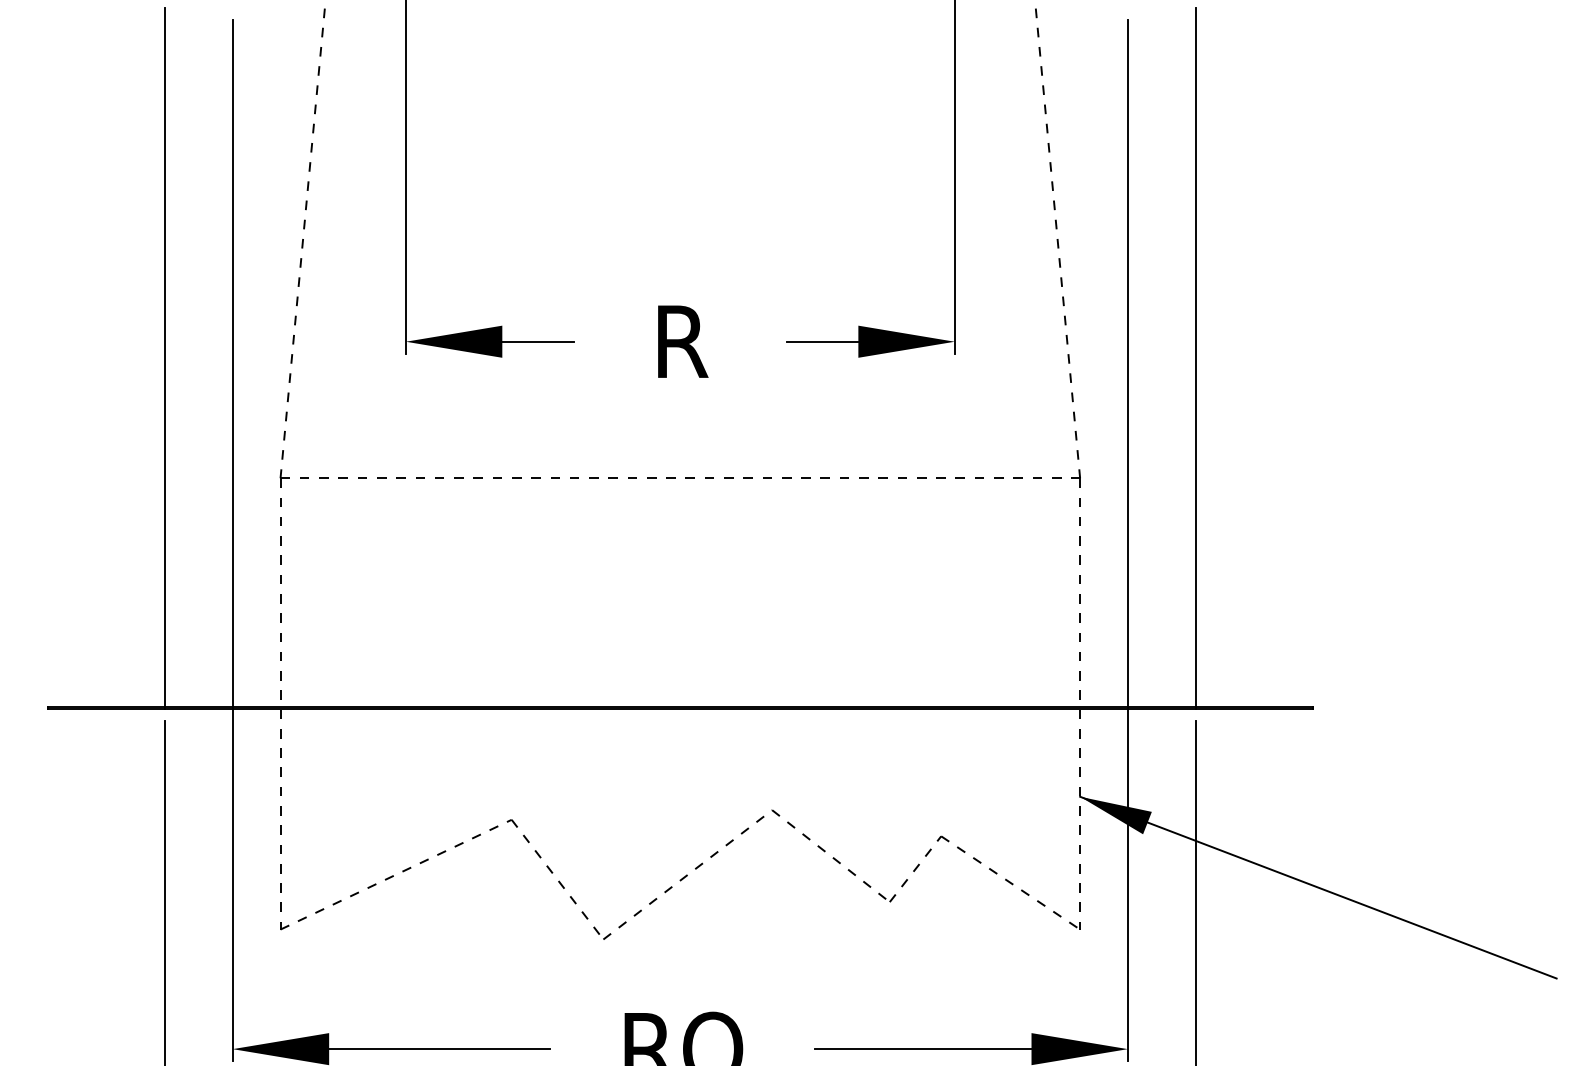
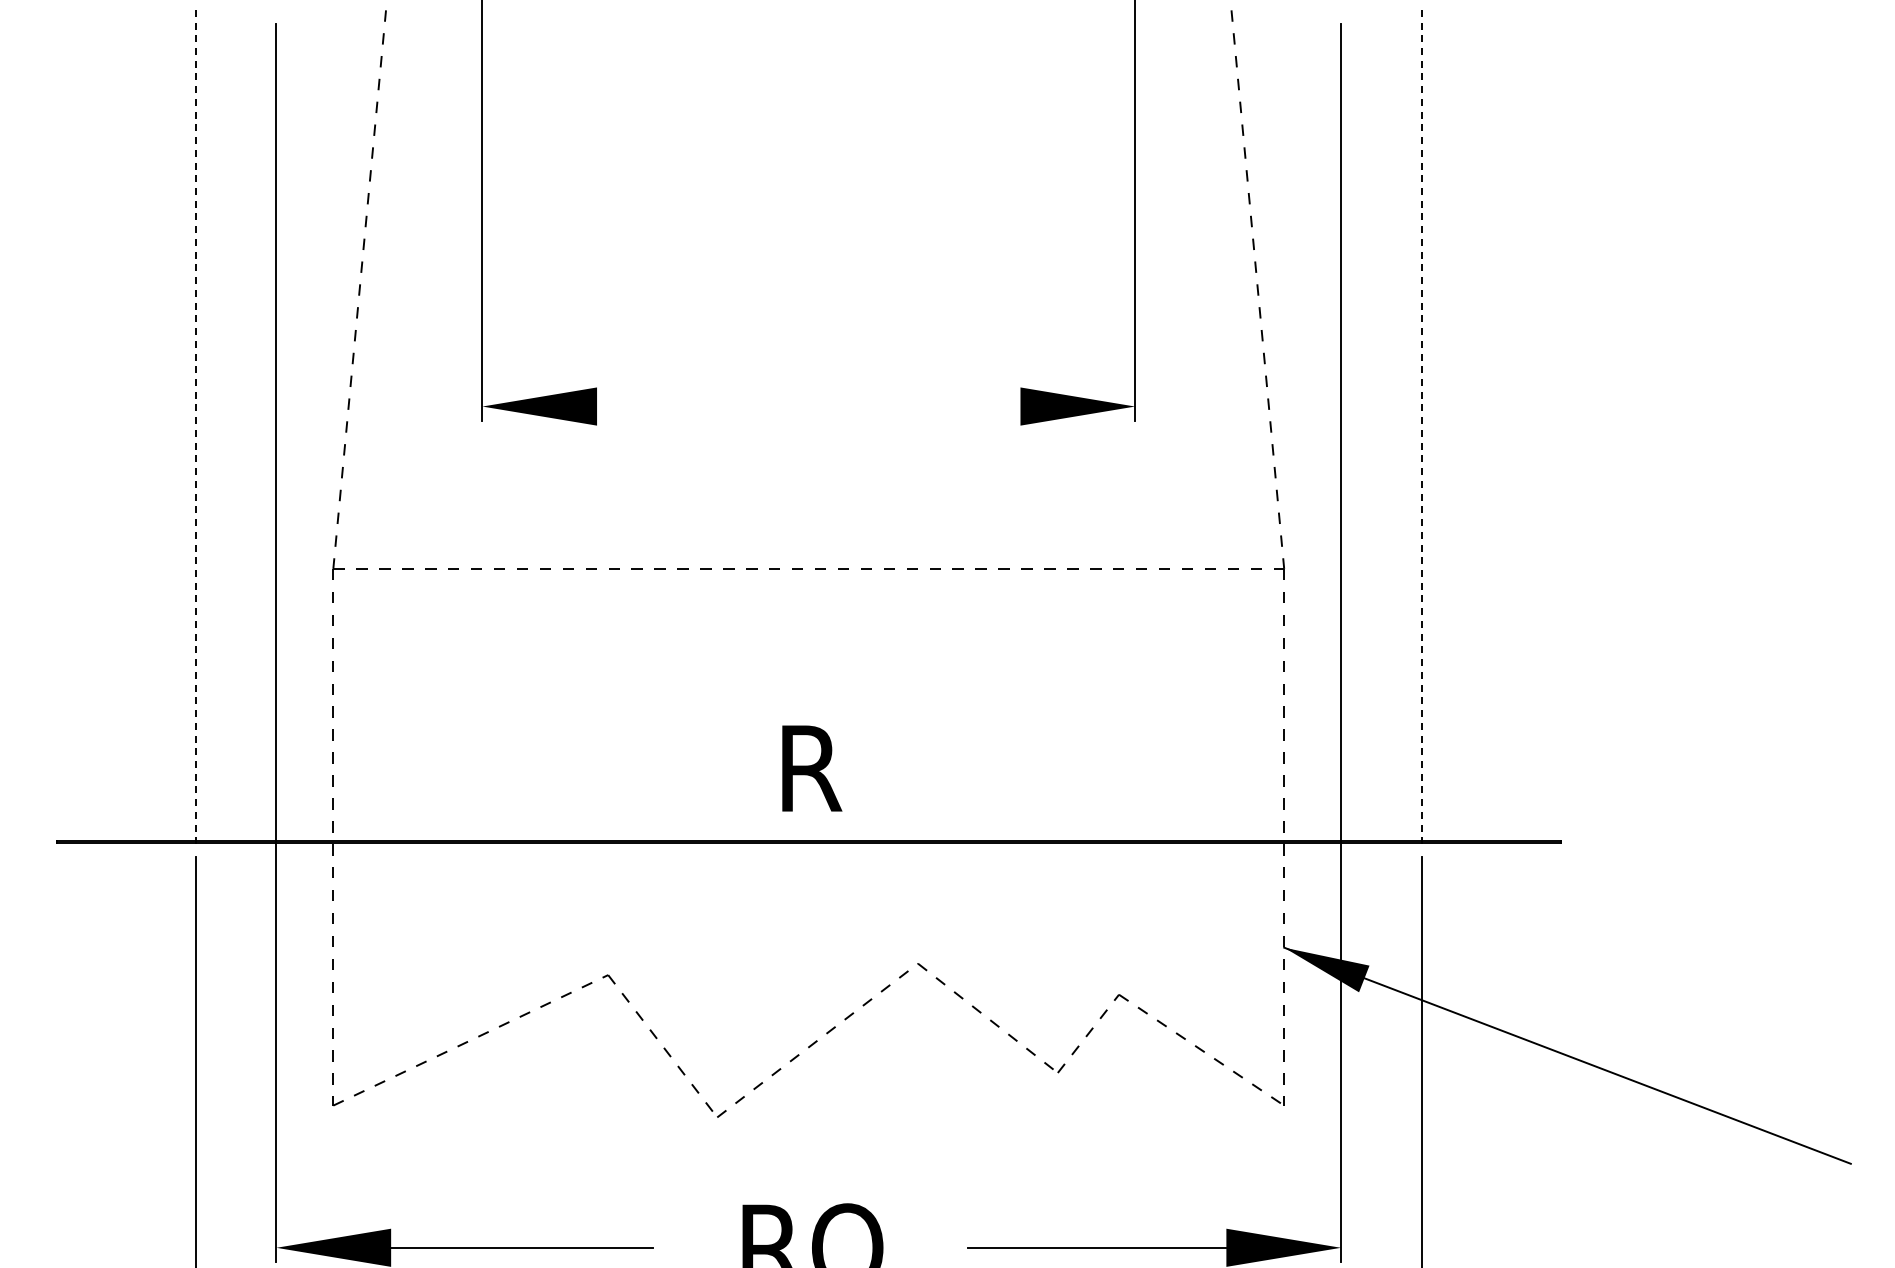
line: (538, 341) -> (639, 406), removed
text: (683, 341) -> (812, 768), moved
line: (823, 341) -> (978, 406), removed
line: (164, 357) -> (195, 425), solid -> dashed
line: (1195, 357) -> (1421, 425), solid -> dashed

